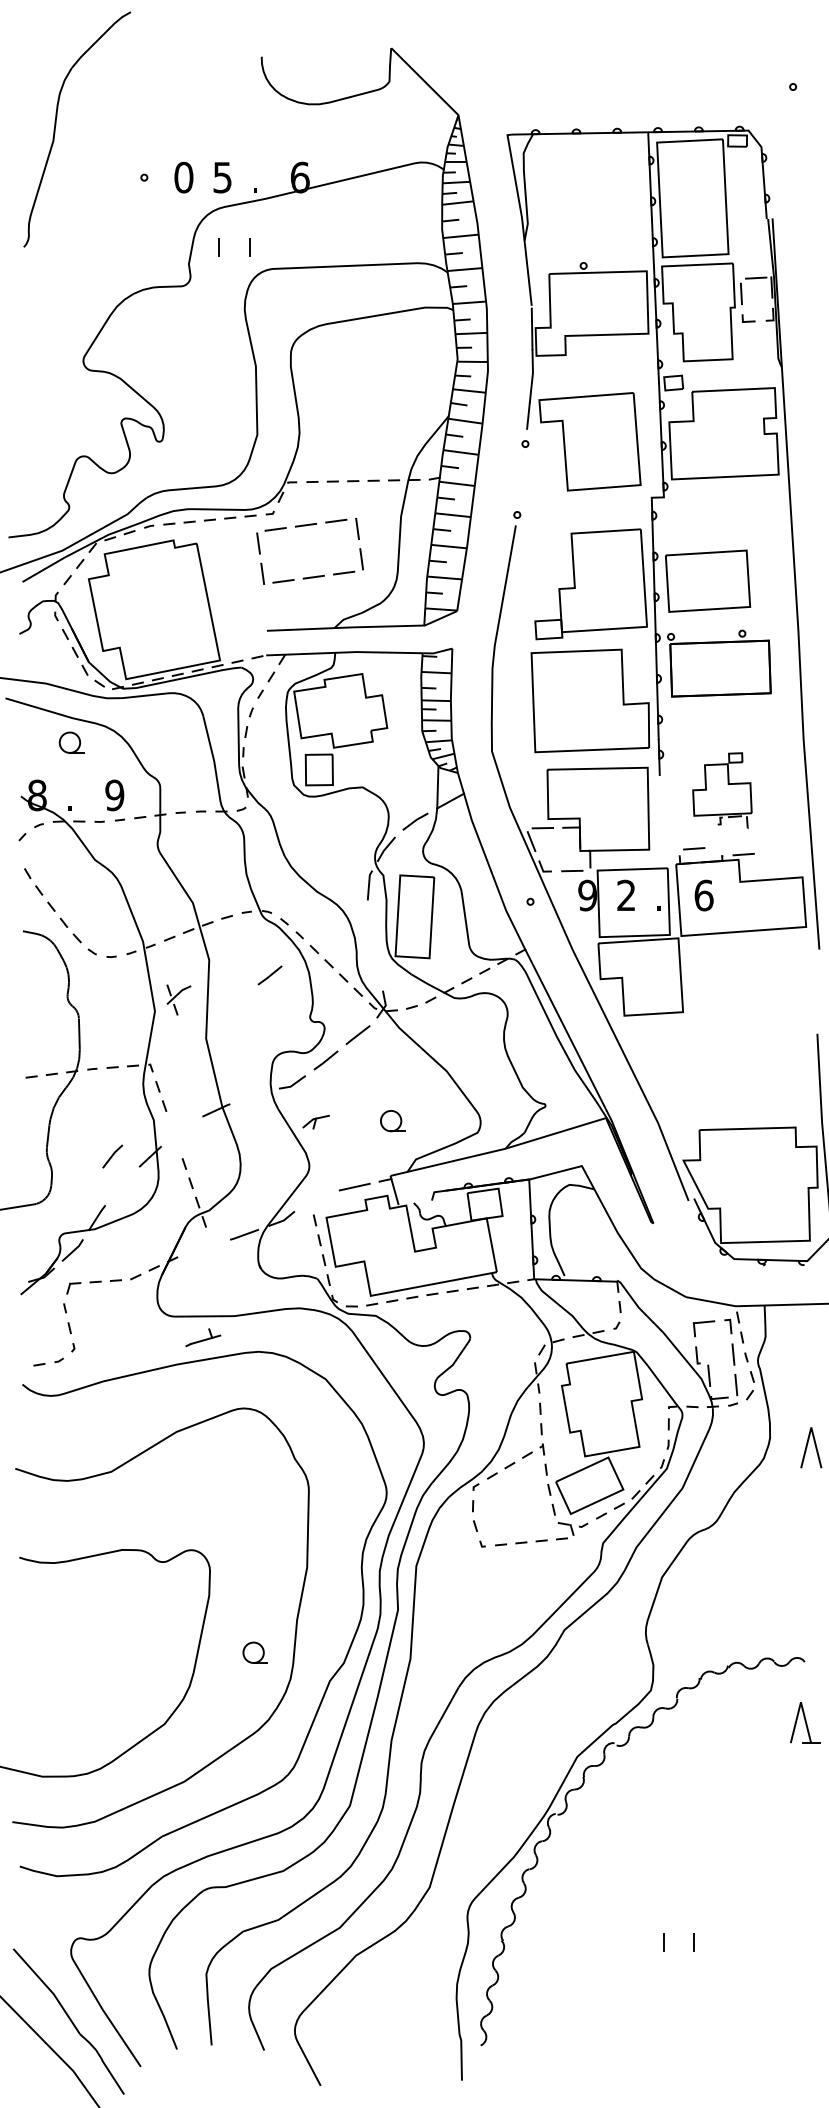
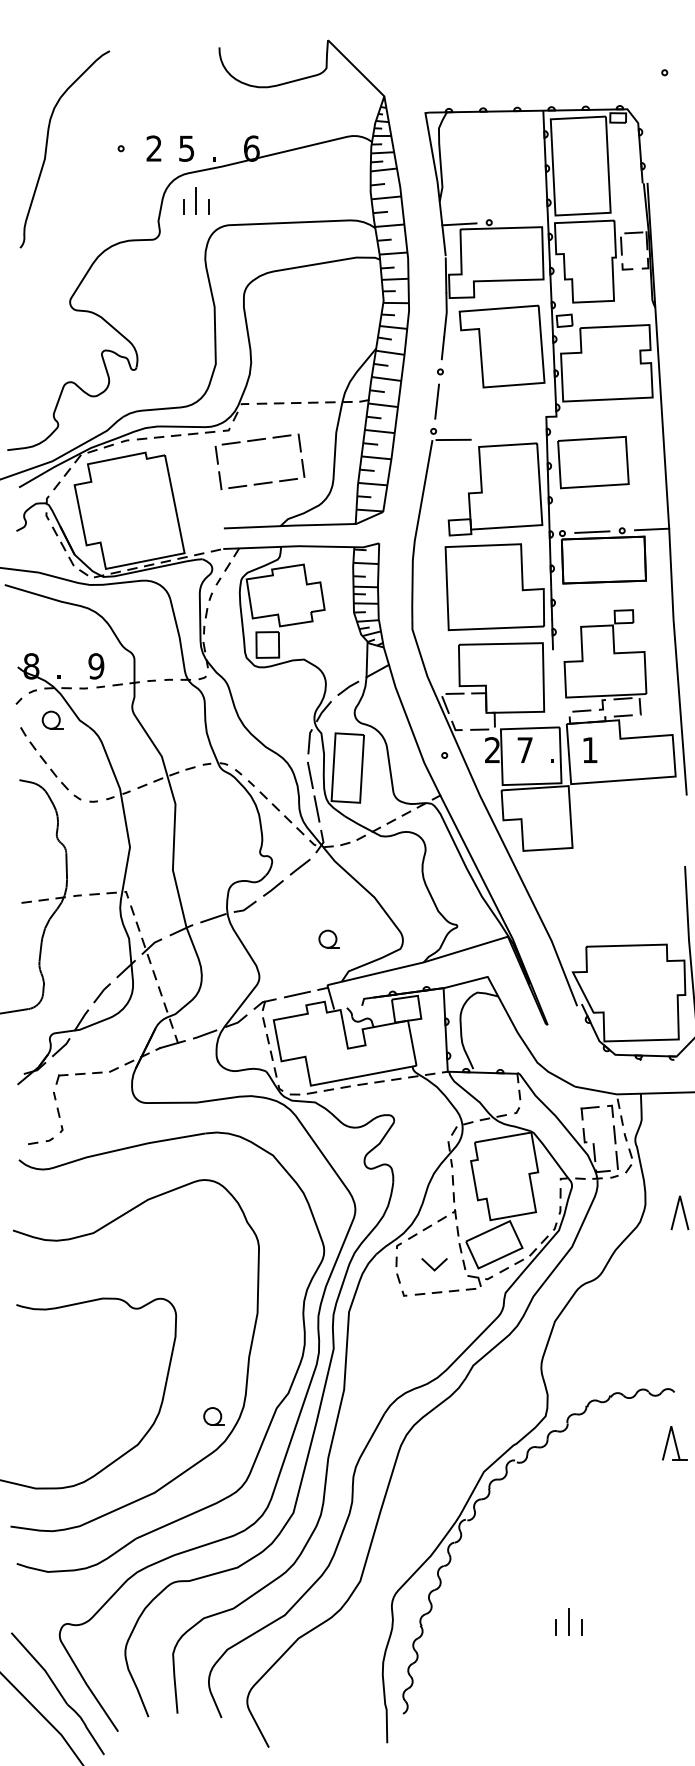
part: (56, 125) -> (47, 146), moved
text: (183, 177) -> (153, 148), 0 -> 2
line: (234, 240) -> (196, 201), added
line: (547, 267) -> (458, 223), added
part: (589, 441) -> (501, 346), moved
line: (521, 479) -> (437, 401), added
line: (540, 525) -> (453, 440), added
part: (708, 580) -> (593, 461), moved
line: (777, 632) -> (651, 529), added
line: (706, 635) -> (592, 532), added
part: (71, 742) -> (52, 720), moved
part: (722, 790) -> (605, 662), size x1.67
text: (626, 894) -> (525, 749), 2 -> 7
text: (587, 895) -> (492, 750), 9 -> 2
text: (703, 895) -> (589, 750), 6 -> 1
line: (370, 925) -> (310, 775), added
line: (378, 965) -> (317, 808), added
line: (269, 975) -> (226, 817), removed
part: (178, 999) -> (151, 950), moved
line: (254, 1095) -> (213, 917), added
part: (315, 1121) -> (264, 1004), moved
line: (112, 1156) -> (101, 993), moved
part: (203, 1337) -> (170, 1042), moved
line: (515, 1512) -> (432, 1267), added
part: (254, 1652) -> (213, 1416), moved
line: (679, 1935) -> (569, 1621), added

